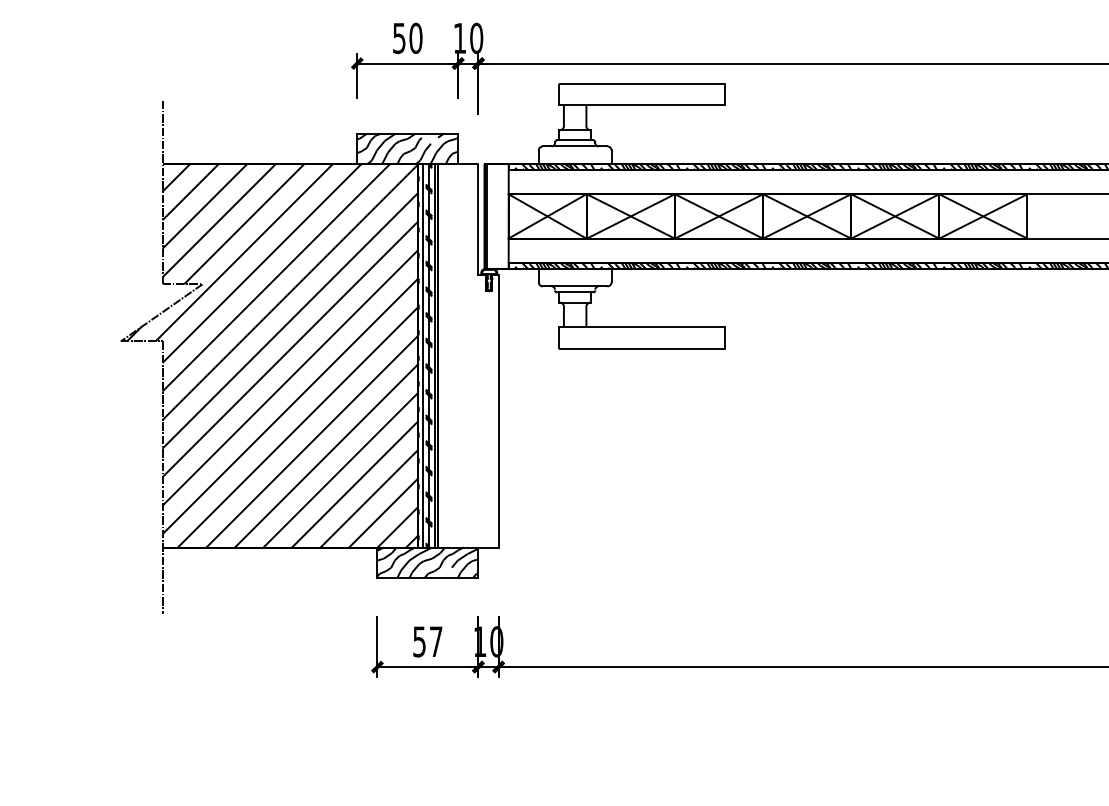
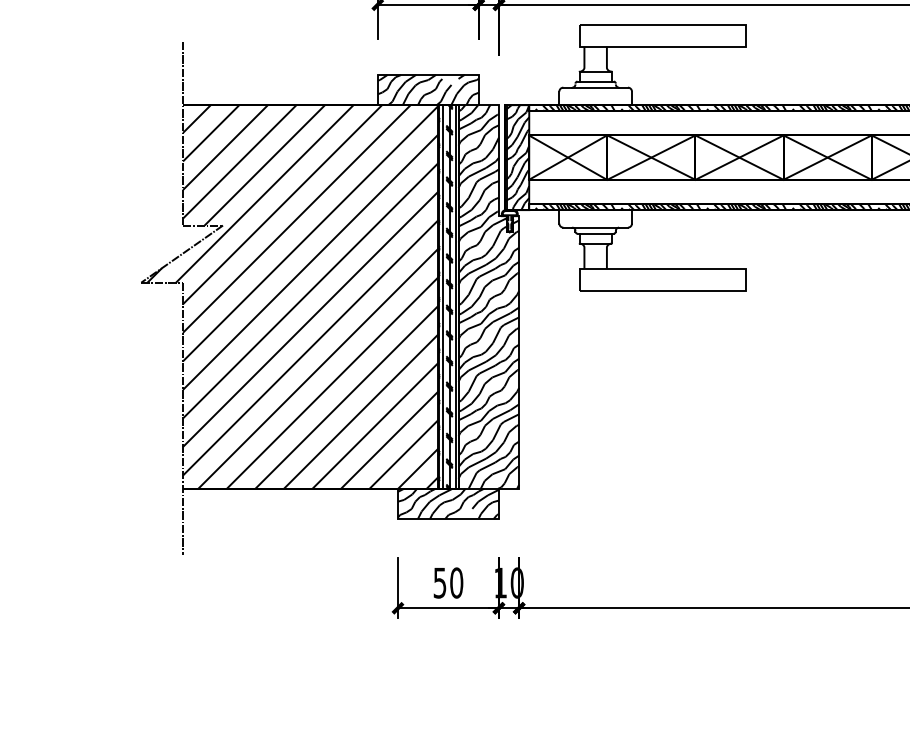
hatch: (496, 215) -> (517, 156), added
hatch: (468, 355) -> (489, 296), added
text: (435, 641) -> (456, 582), 57 -> 50

